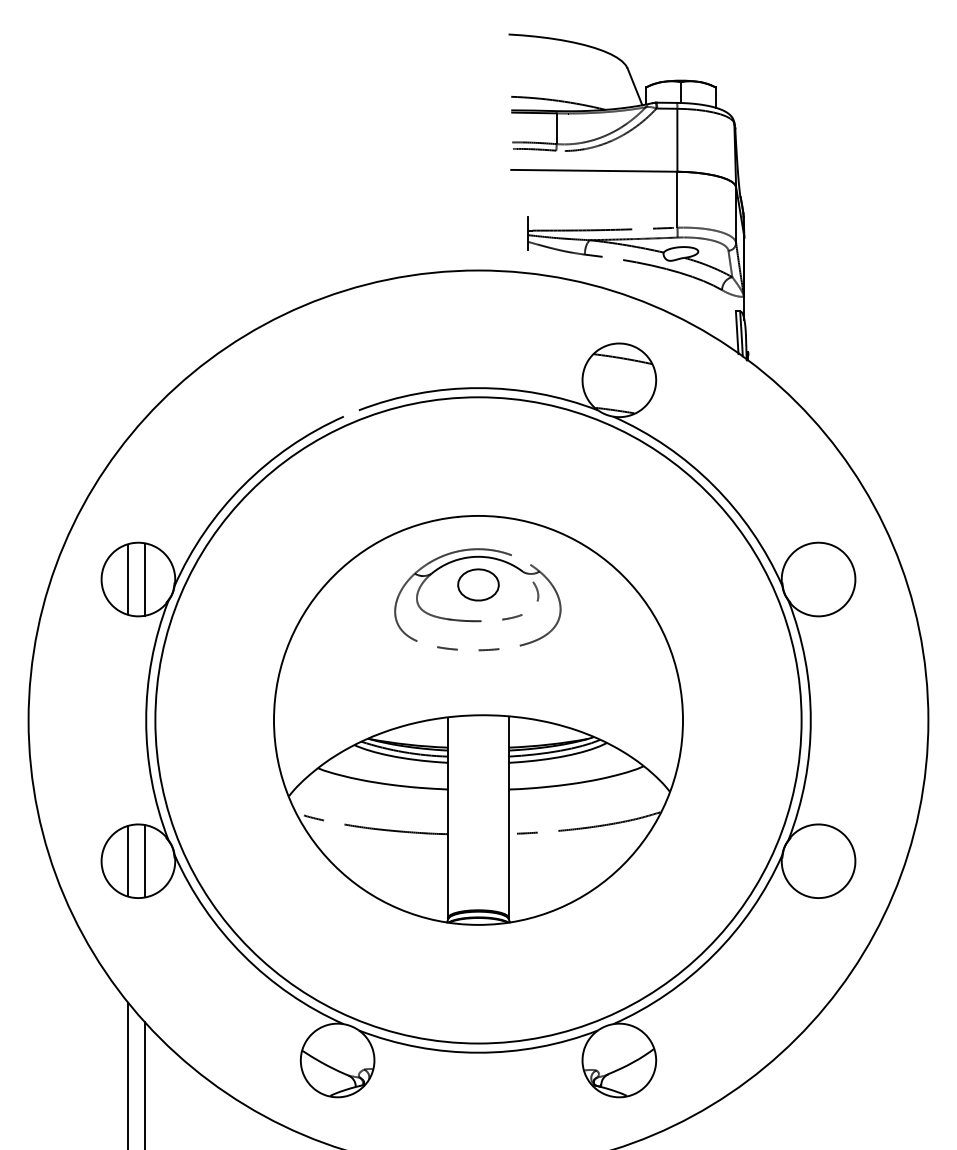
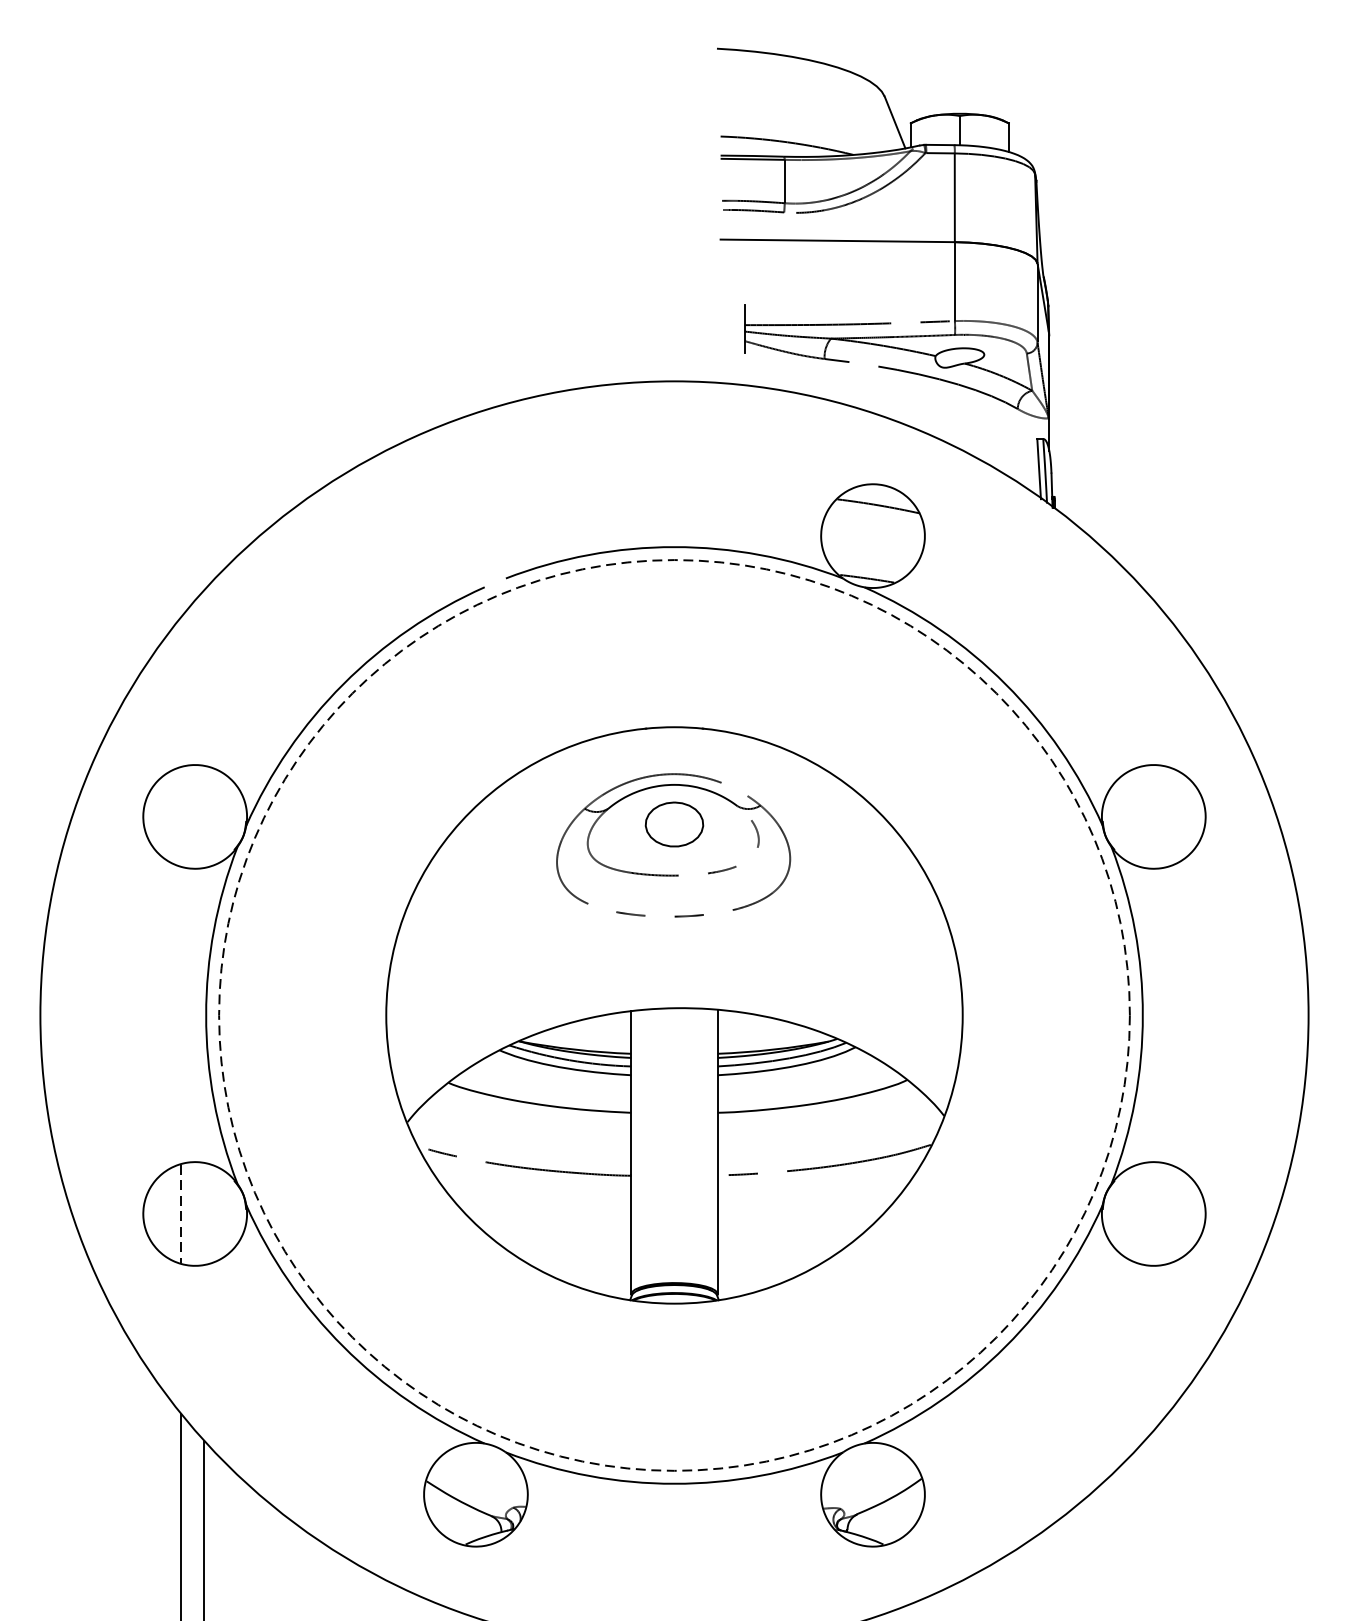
line: (128, 579) -> (181, 816), removed
line: (144, 579) -> (203, 816), removed
circle: (478, 720) -> (674, 1015), solid -> dashed
line: (128, 861) -> (181, 1214), solid -> dashed
line: (144, 861) -> (203, 1214), removed

